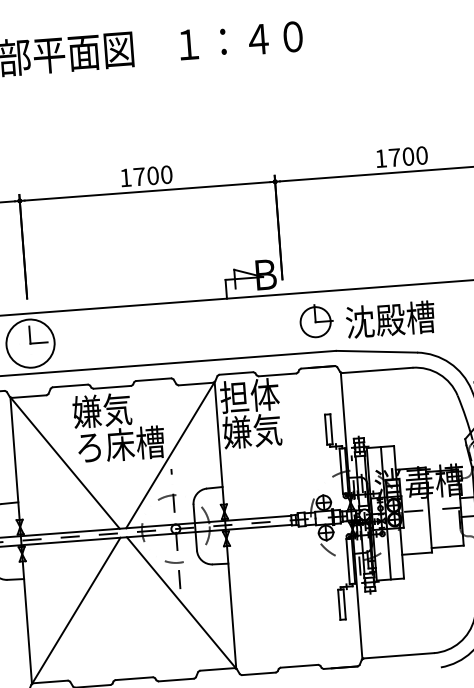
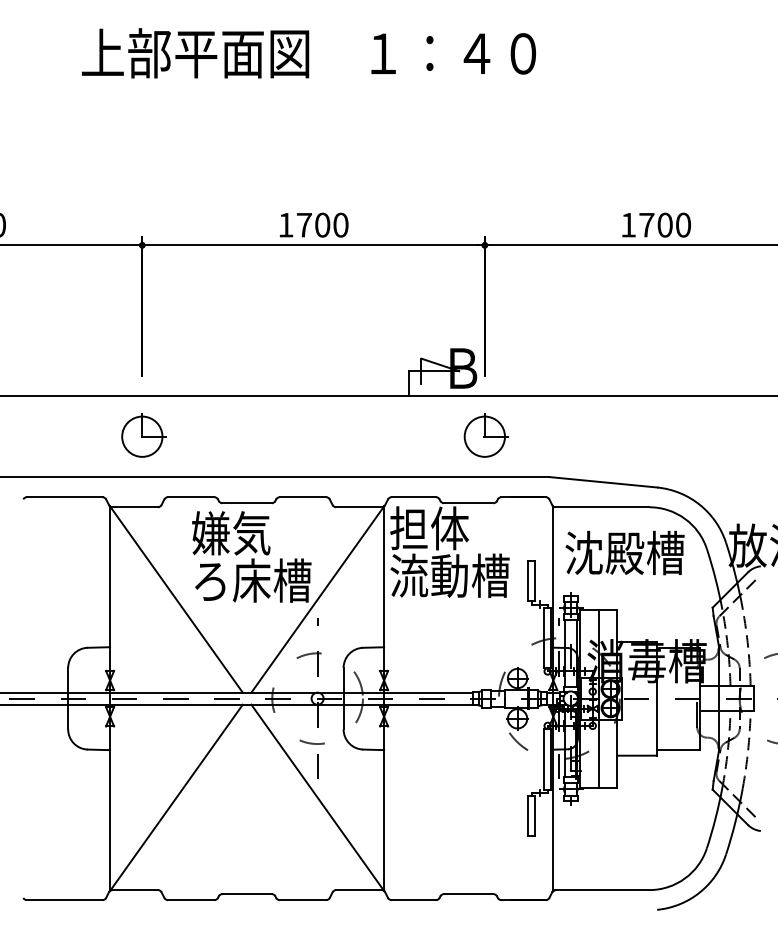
text: (390, 319) -> (624, 552), moved
part: (316, 321) -> (485, 435), moved
circle: (30, 343) -> (142, 436), size x0.62
text: (267, 429) -> (449, 575), 嫌気 -> 流動槽

